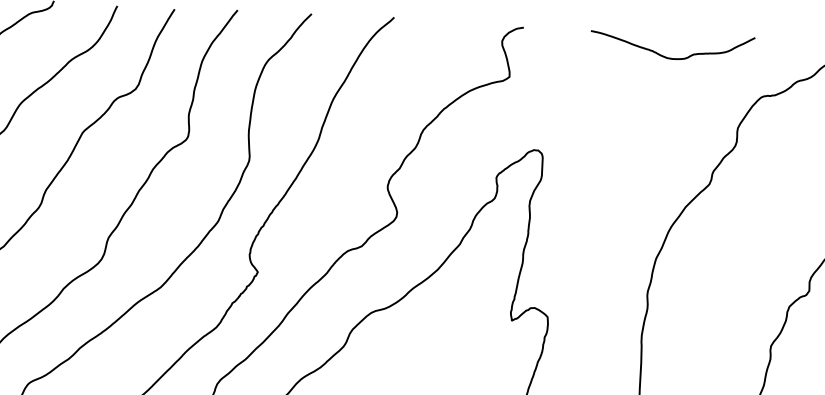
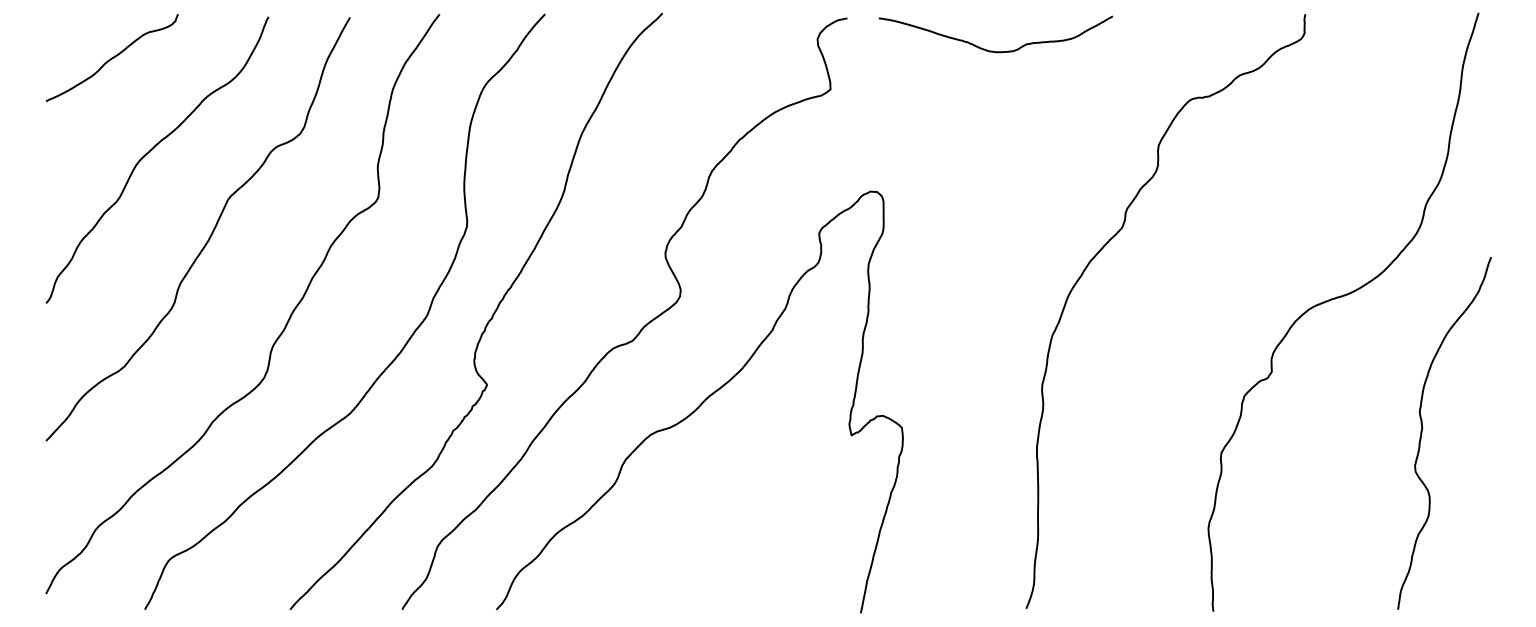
curve: (670, 57) -> (993, 50), moved

